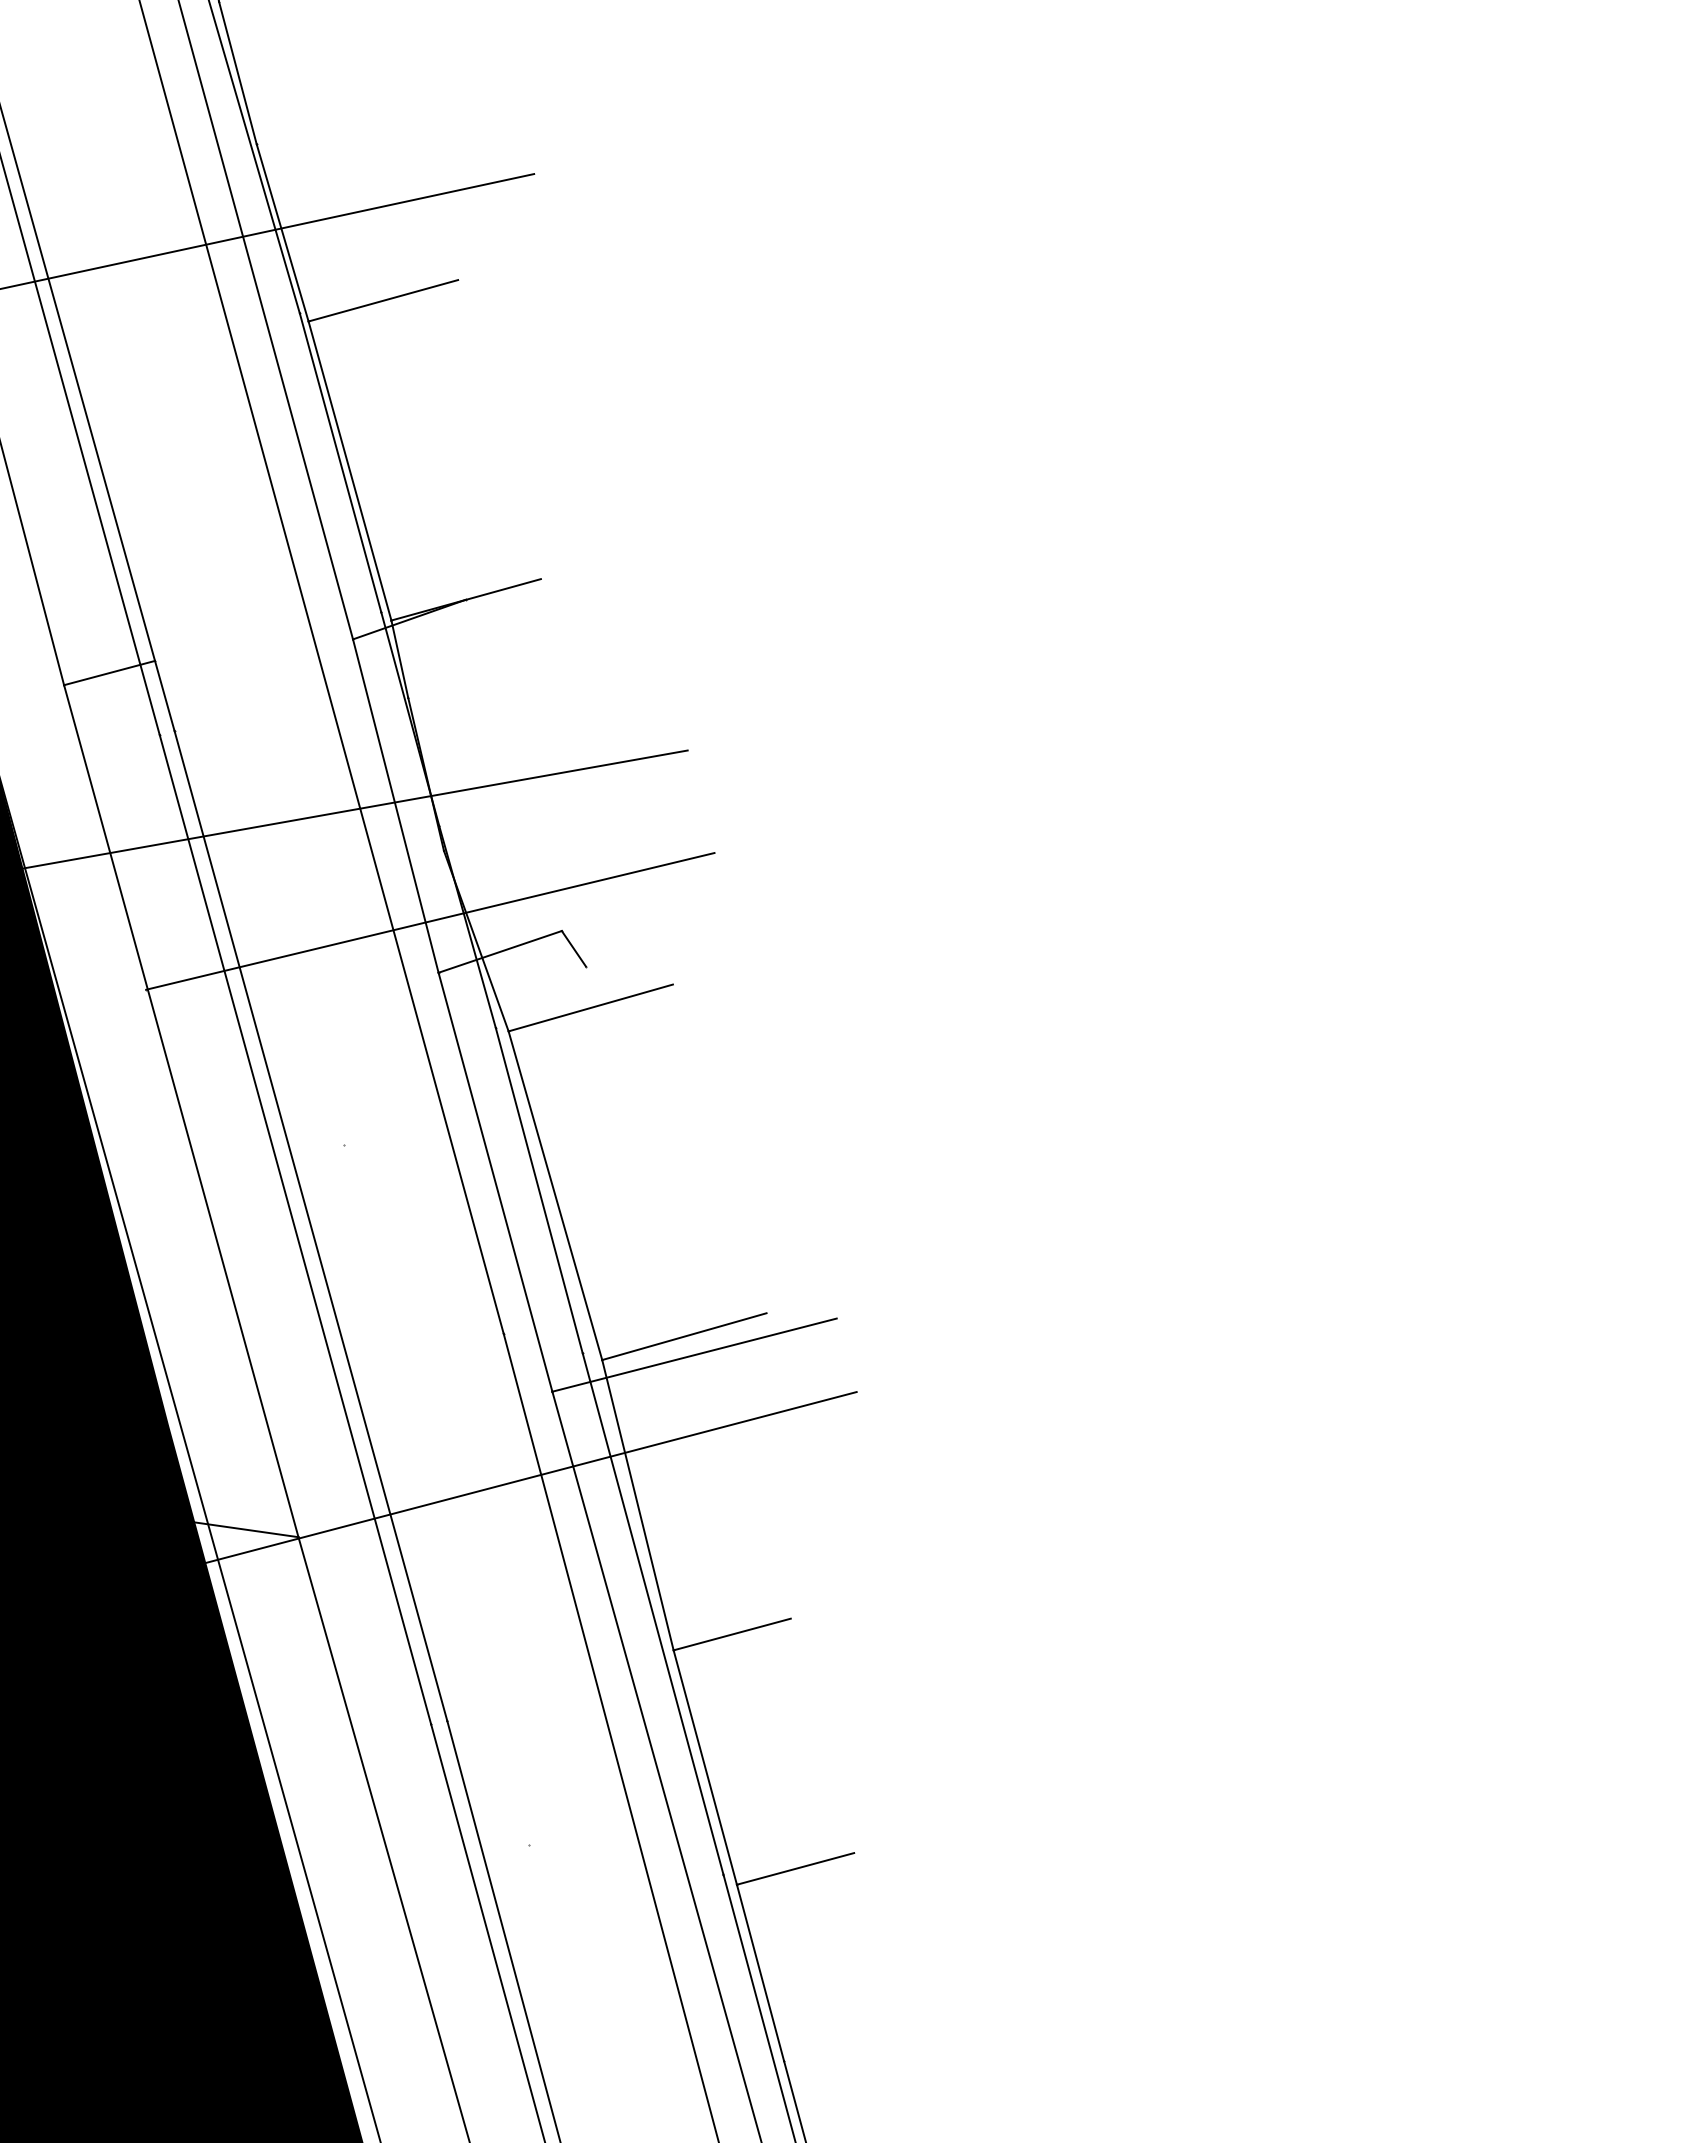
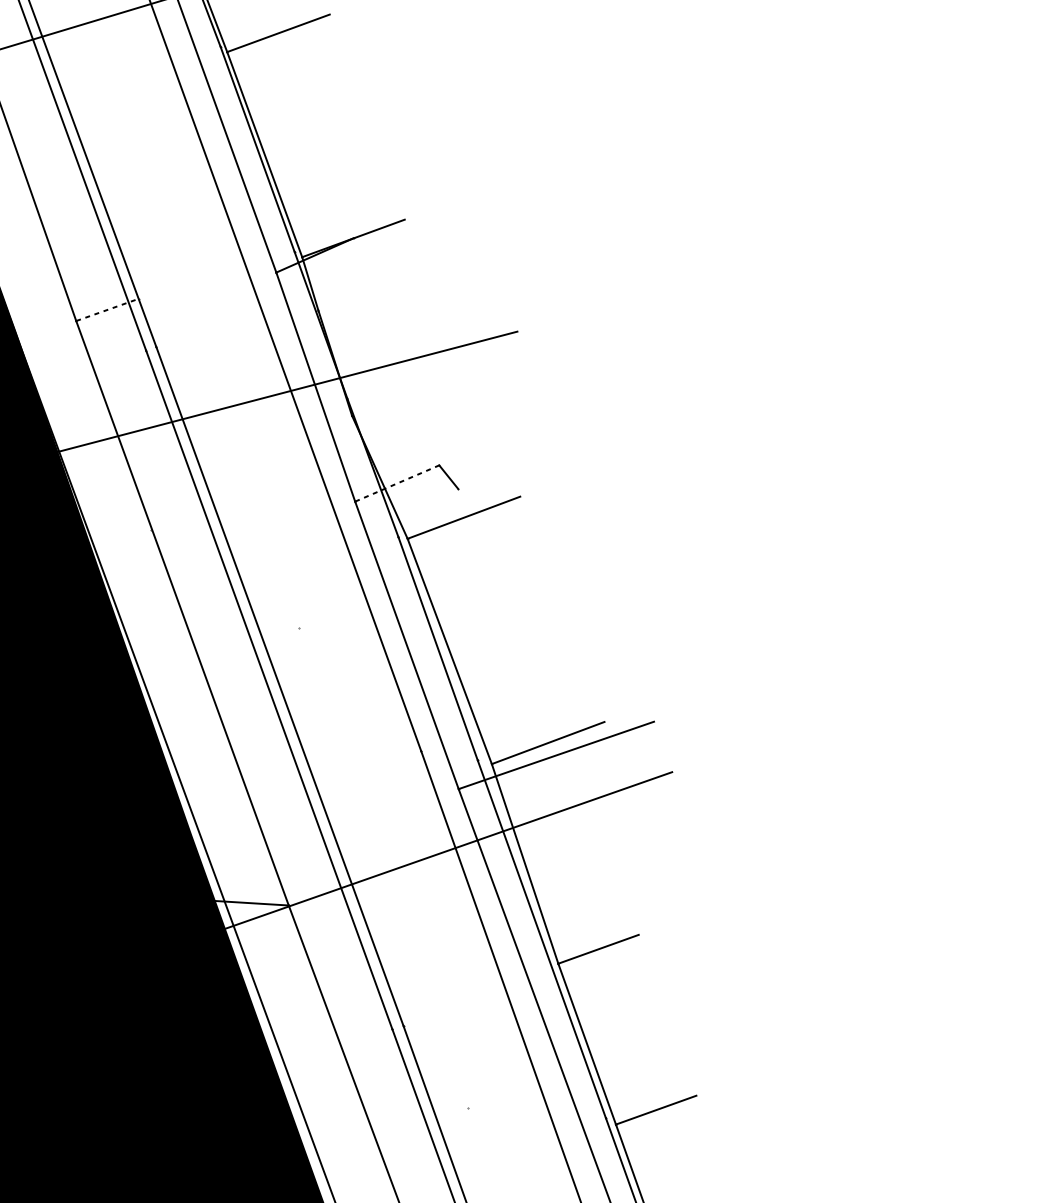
line: (110, 672) -> (108, 309), solid -> dashed
line: (430, 921) -> (346, 466), removed
line: (500, 951) -> (397, 483), solid -> dashed

